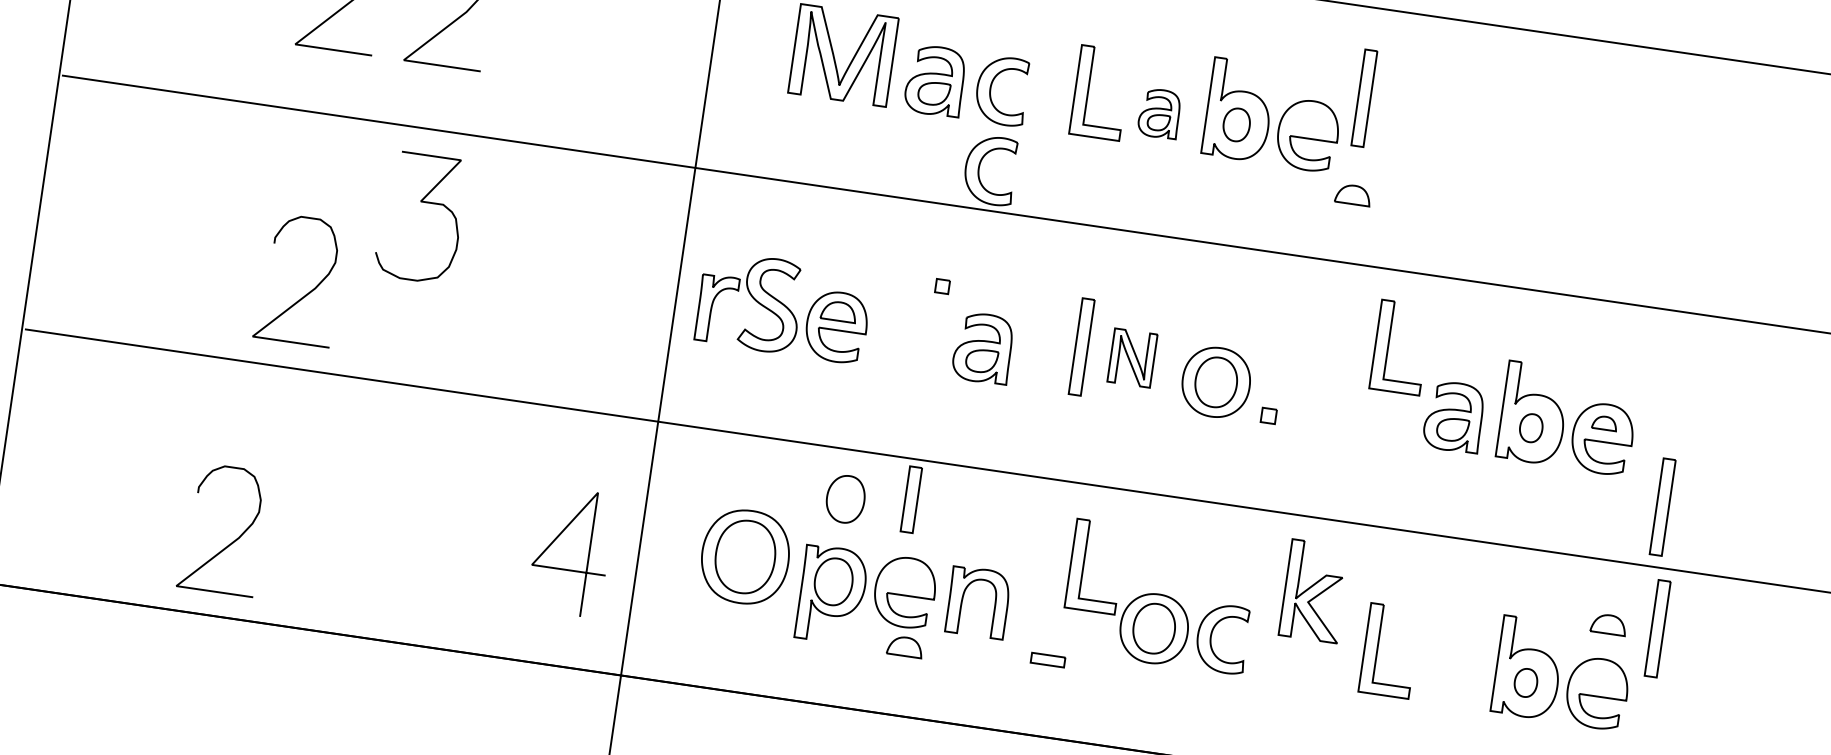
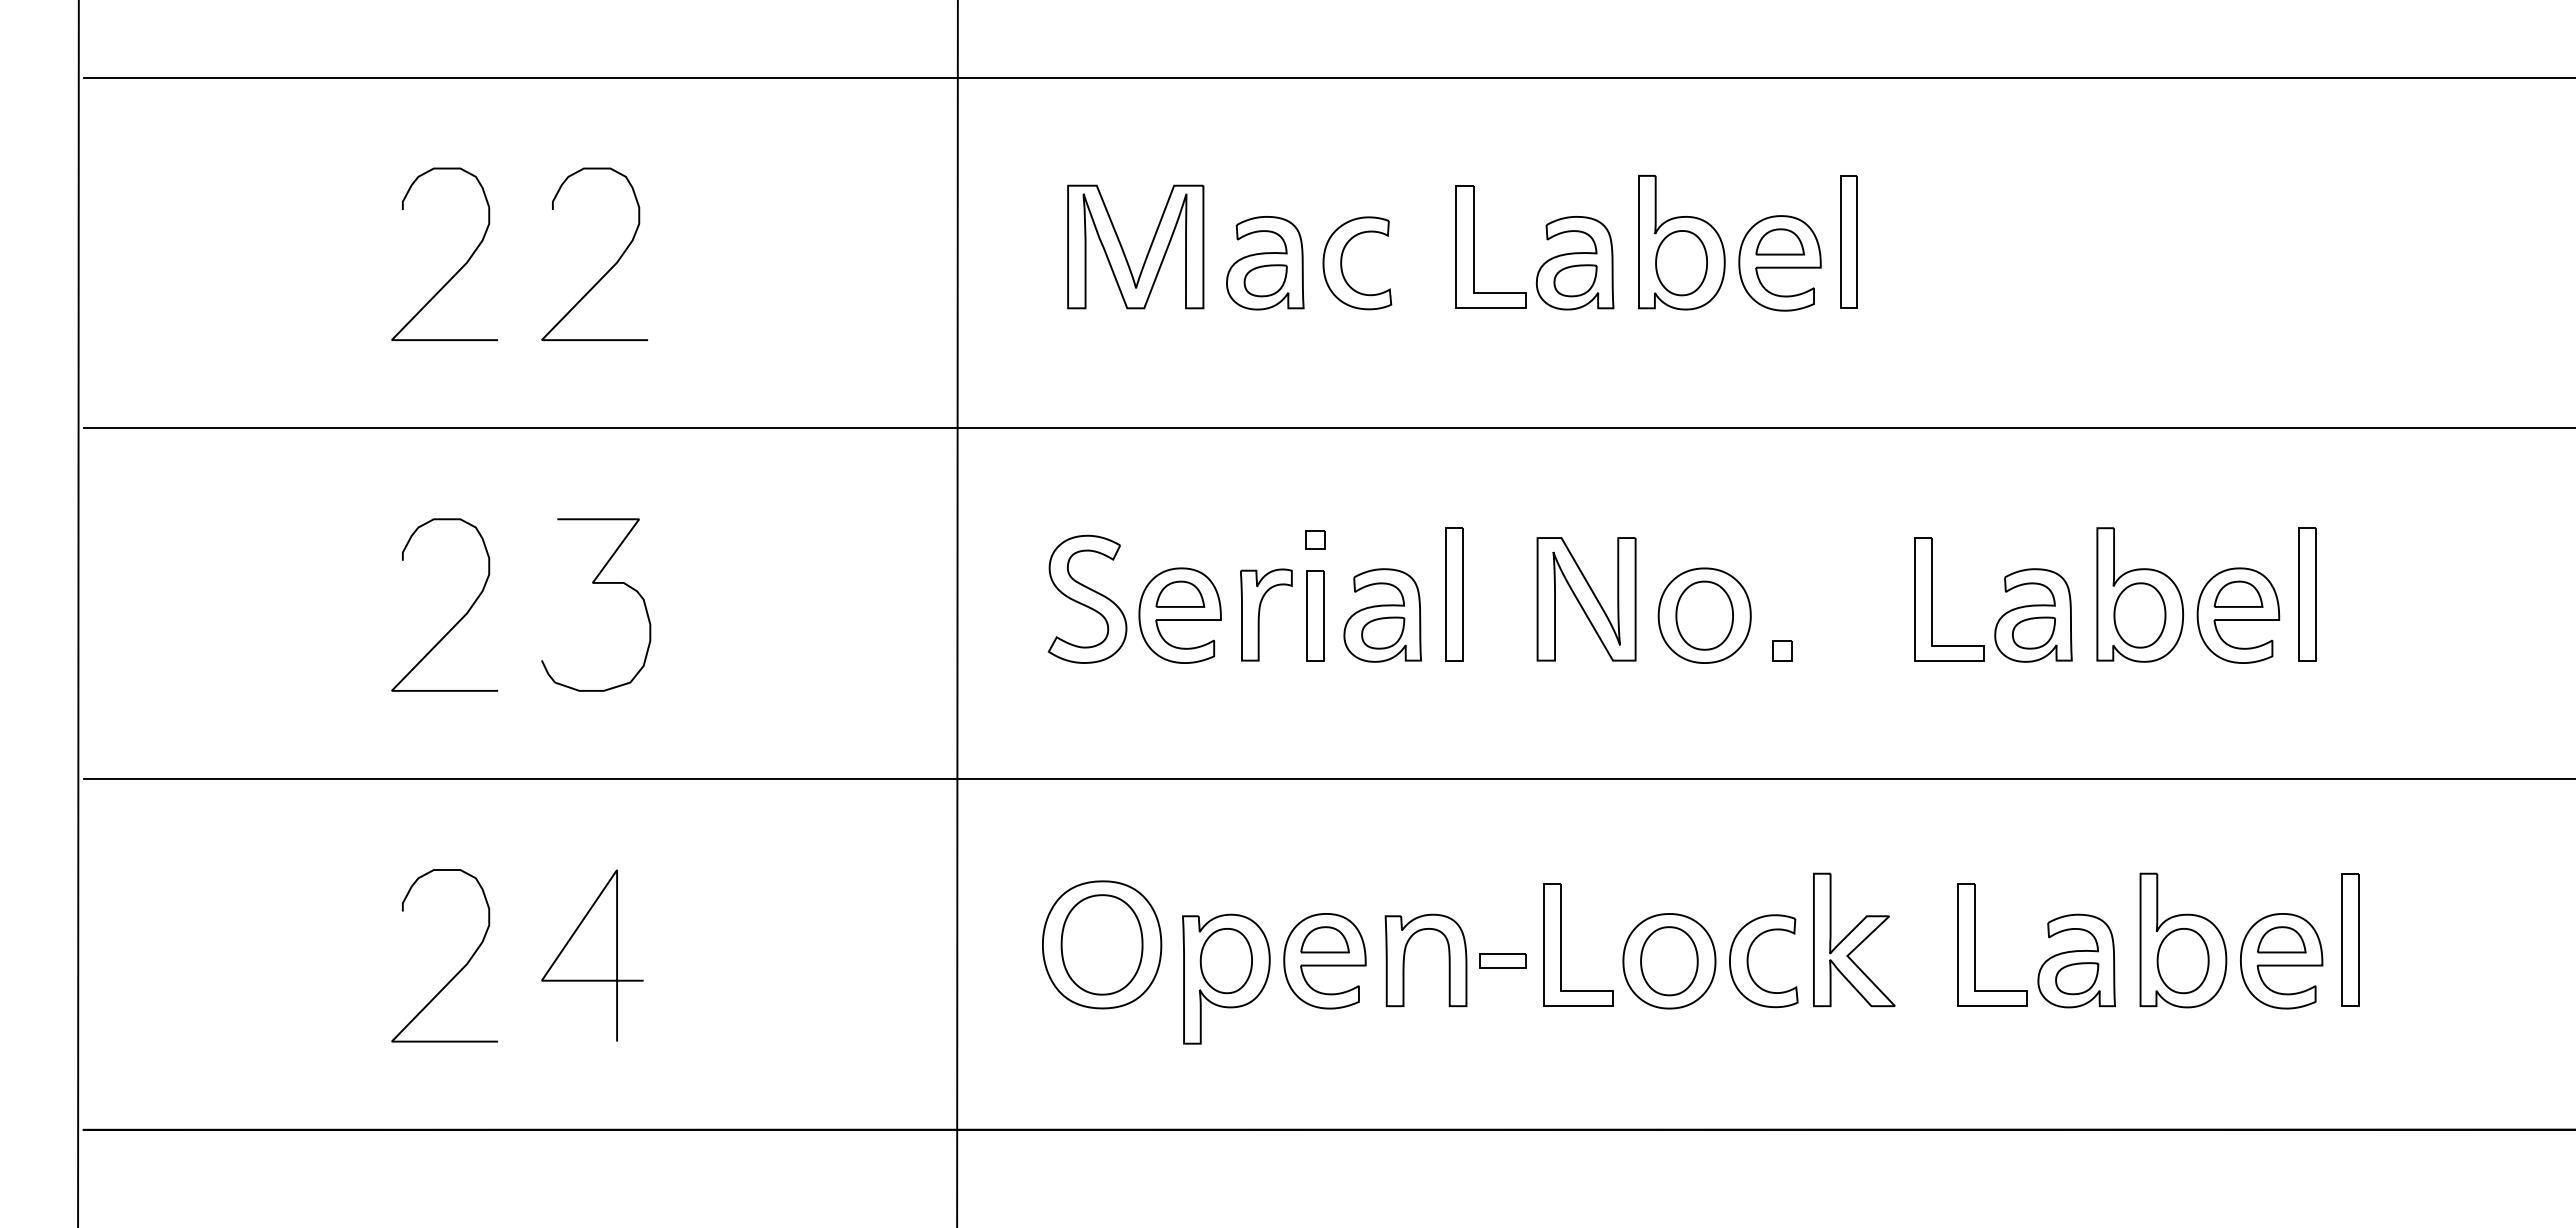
part: (1364, 97) -> (1848, 241), moved
part: (1159, 113) -> (1574, 263), size x1.43
part: (1236, 125) -> (1681, 263), size x1.43
part: (979, 168) -> (1342, 373), removed
part: (1352, 194) -> (1779, 241), moved
curve: (423, 202) -> (596, 583), moved
curve: (309, 292) -> (459, 619), moved
part: (712, 305) -> (1260, 611), moved
part: (1388, 346) -> (1932, 599), moved
part: (1081, 347) -> (1454, 594), moved
part: (1132, 358) -> (1586, 599), size x1.67
part: (1604, 422) -> (2238, 593), size x1.43
part: (1530, 428) -> (2139, 615), size x1.67
part: (845, 499) -> (1225, 847), removed
part: (911, 499) -> (1315, 615), moved
part: (1662, 507) -> (2307, 594), moved
curve: (232, 541) -> (459, 970), moved
line: (588, 554) -> (616, 955), moved
part: (1083, 564) -> (1561, 944), moved
part: (1315, 591) -> (1854, 939), moved
part: (1608, 624) -> (2281, 939), moved
part: (1657, 628) -> (2350, 939), moved
part: (904, 646) -> (1324, 939), moved
part: (1047, 659) -> (1502, 960), moved
part: (1448, 671) -> (2076, 960), added
part: (1525, 683) -> (2182, 961), size x1.67

